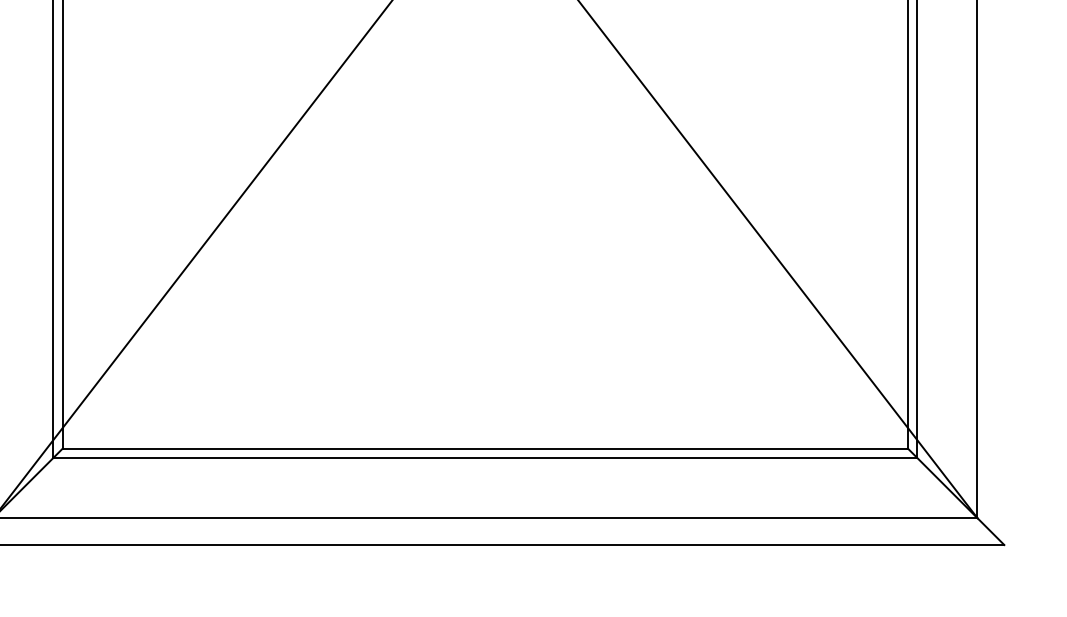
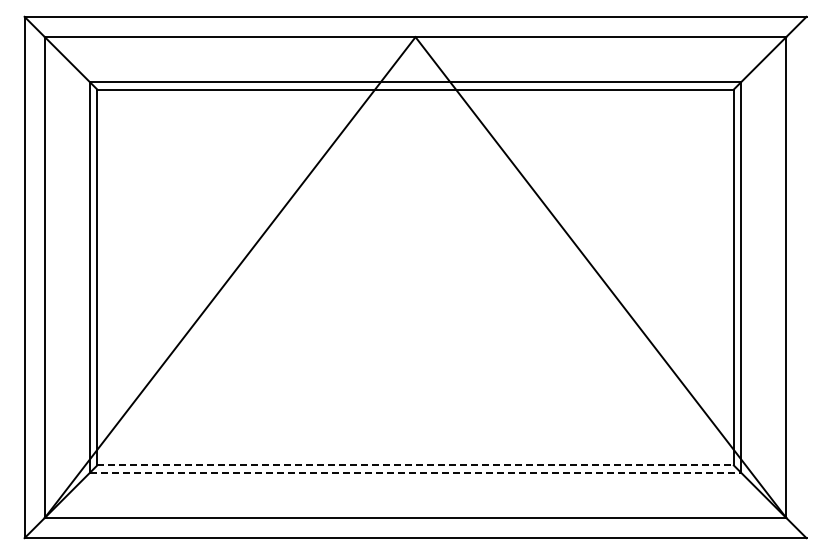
line: (486, 448) -> (416, 465), solid -> dashed
line: (486, 457) -> (416, 472), solid -> dashed

